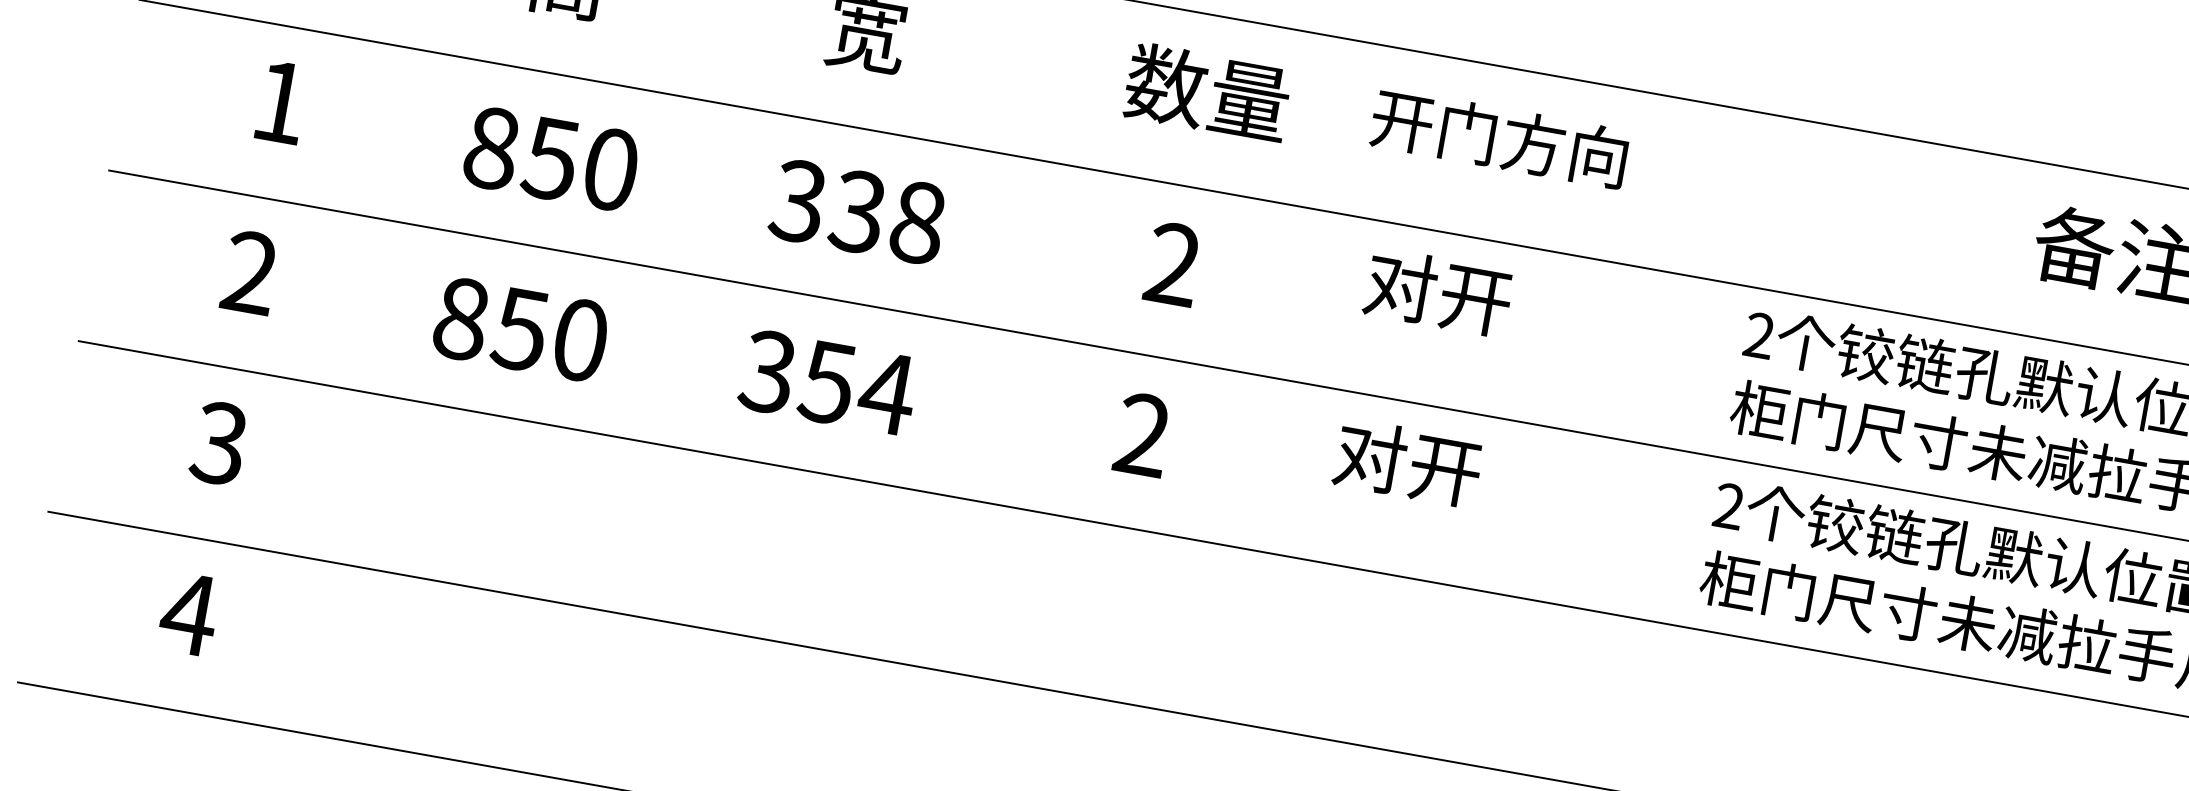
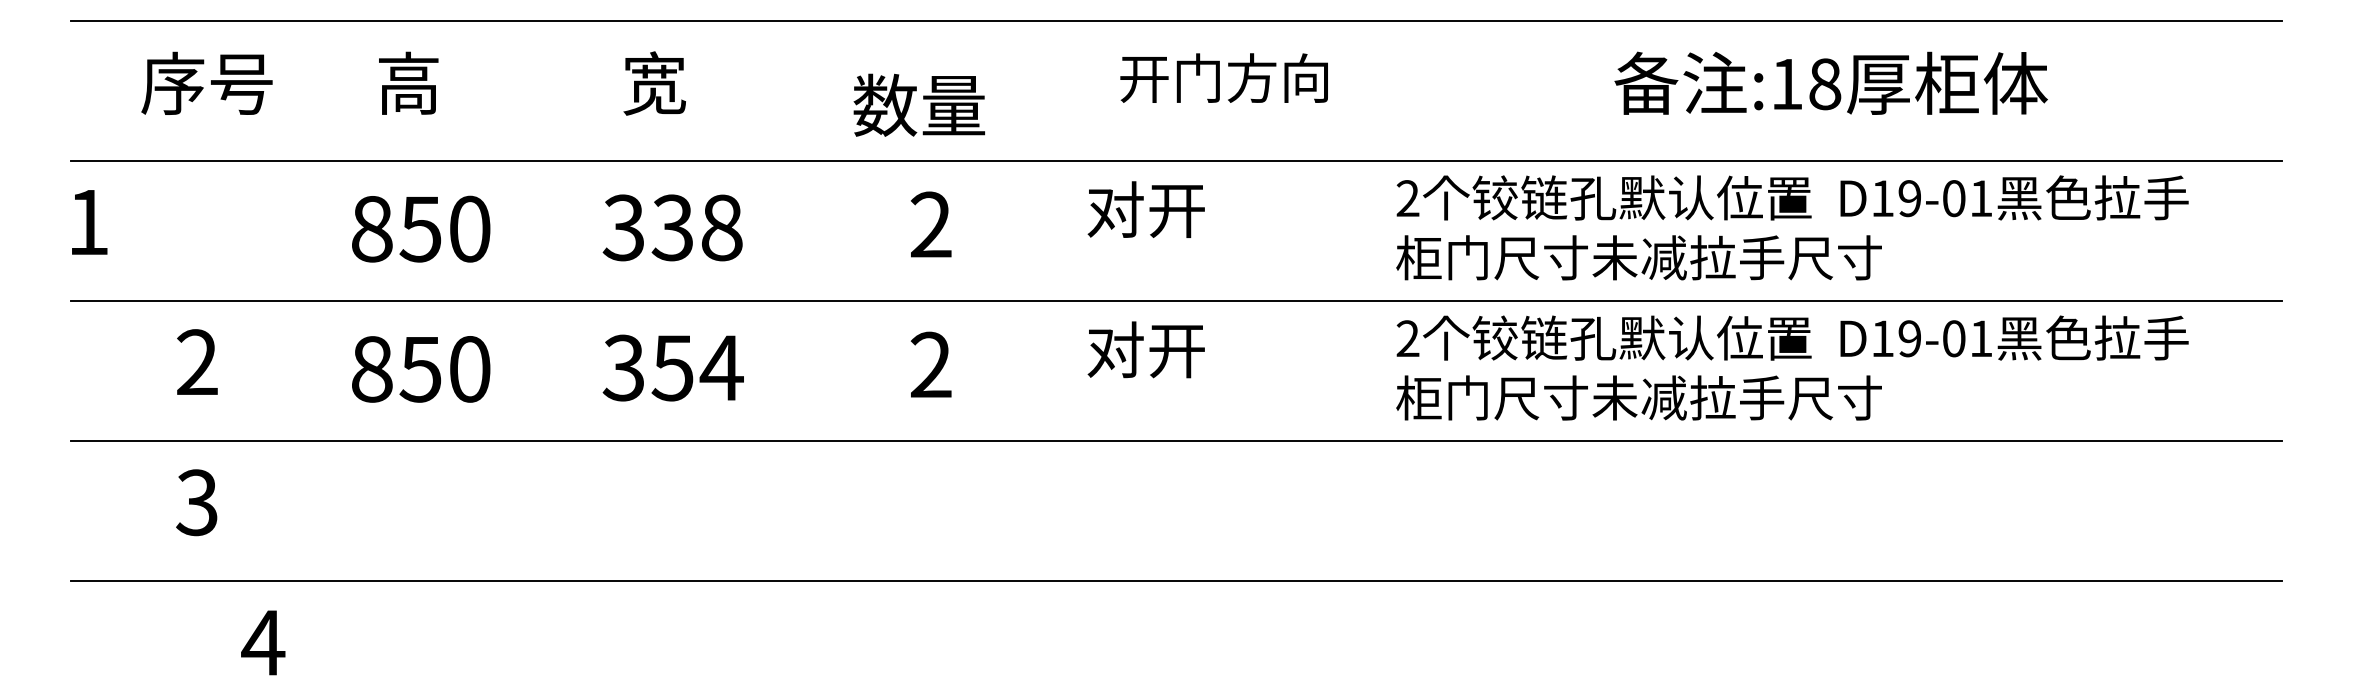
text: (1206, 91) -> (918, 104), moved
text: (281, 102) -> (89, 222), moved
text: (1498, 137) -> (1223, 77), moved
text: (189, 613) -> (263, 642), moved

